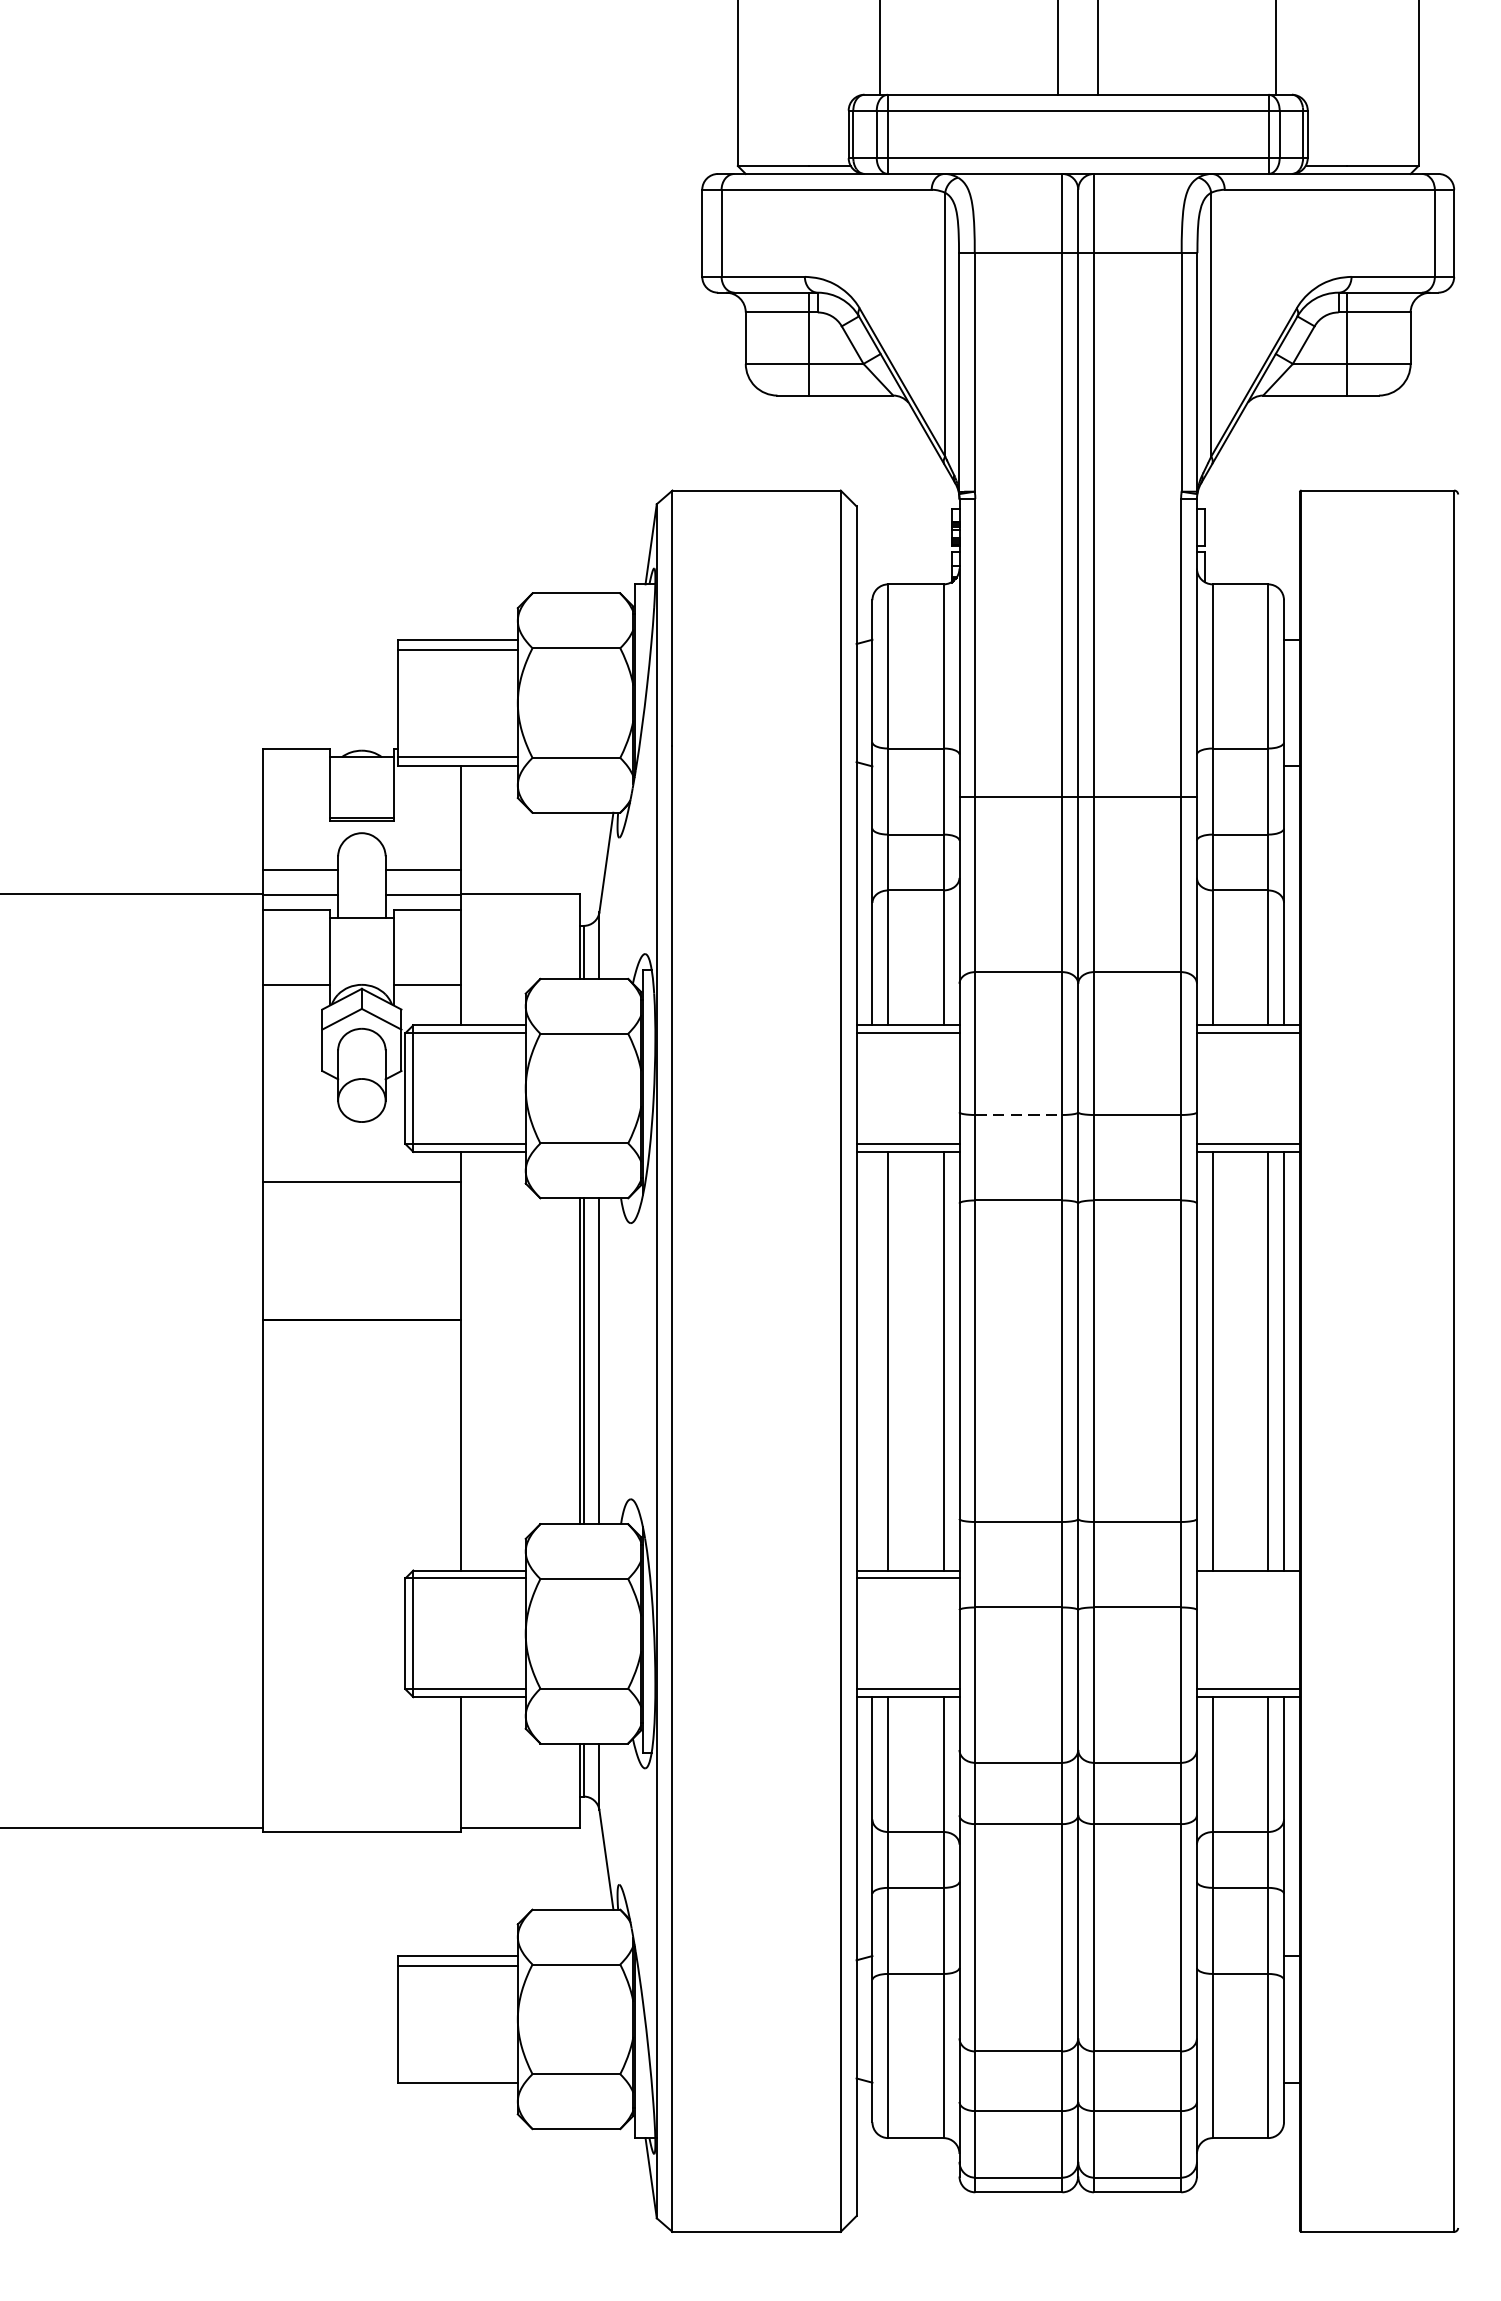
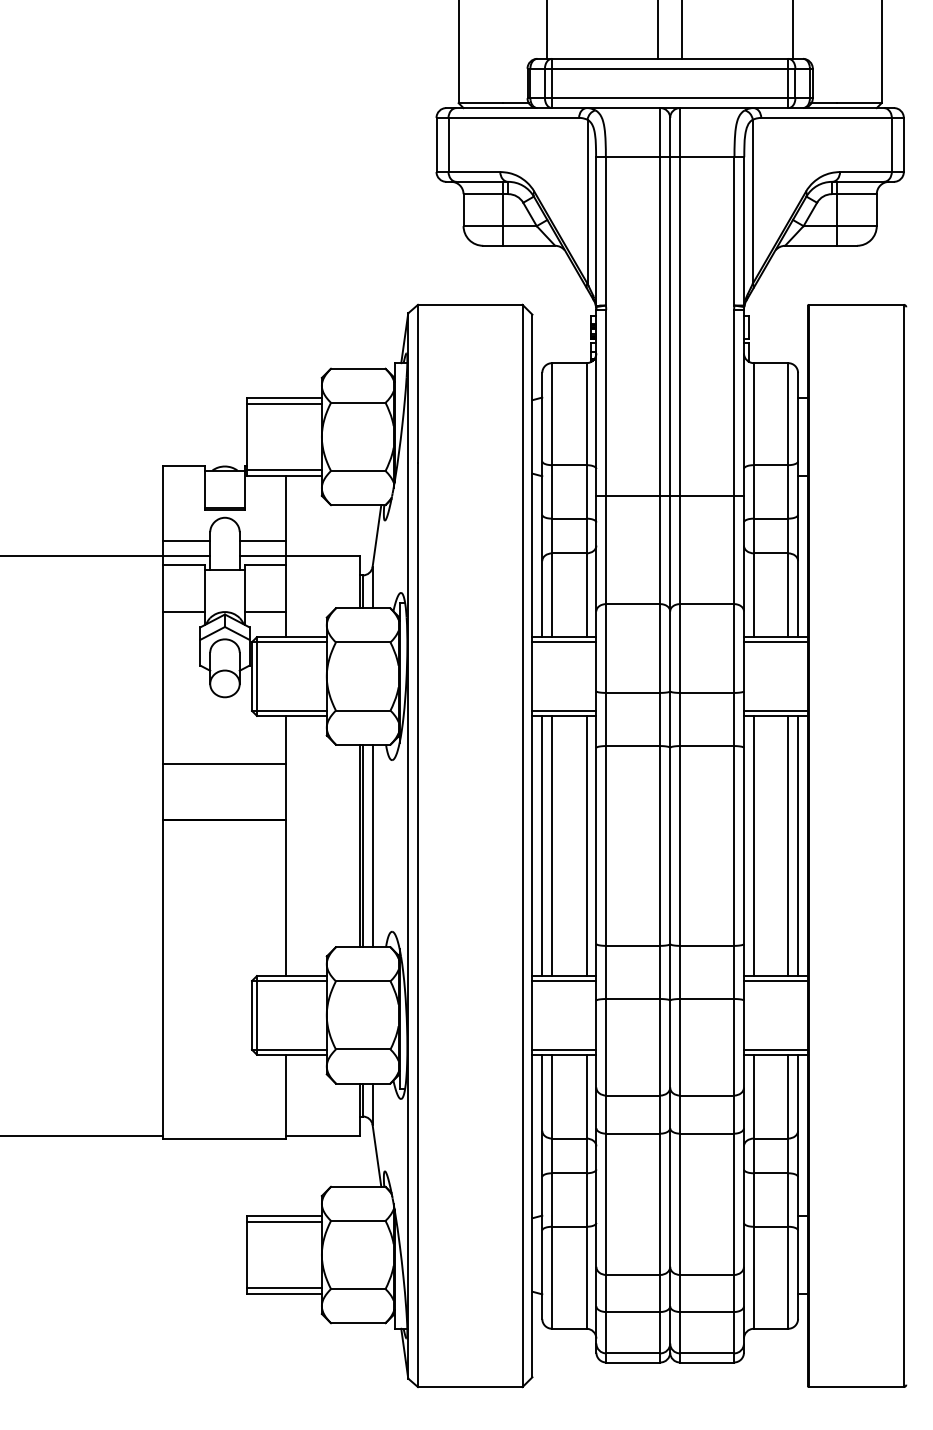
line: (1019, 1114) -> (633, 692), dashed -> solid
line: (361, 1181) -> (224, 763), moved
line: (872, 1360) -> (542, 845), added
line: (1247, 1577) -> (775, 980), added
line: (457, 2073) -> (284, 1288), added

